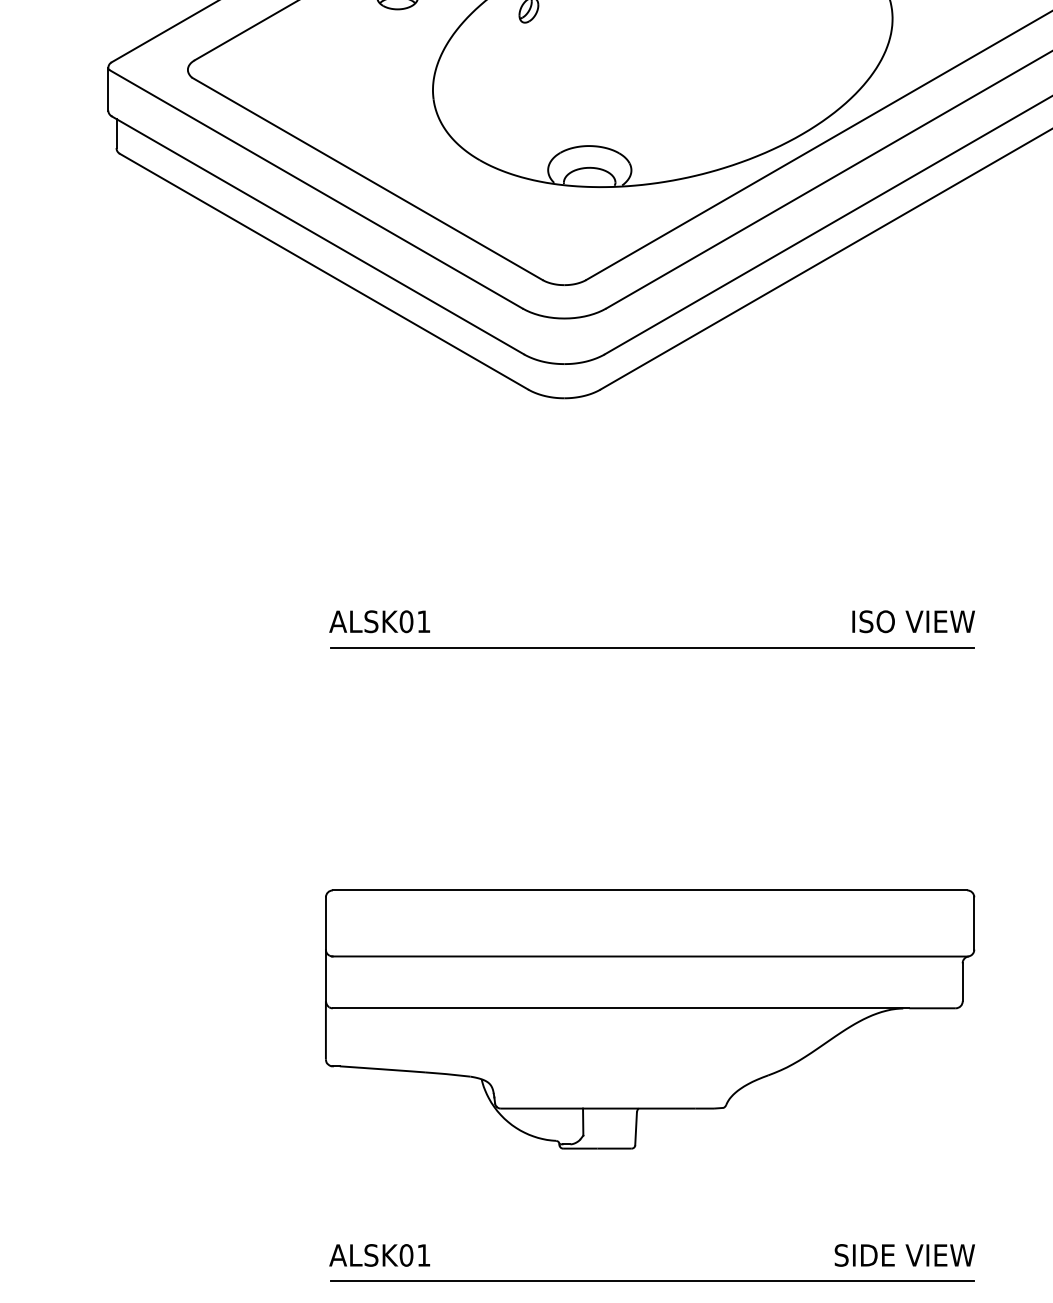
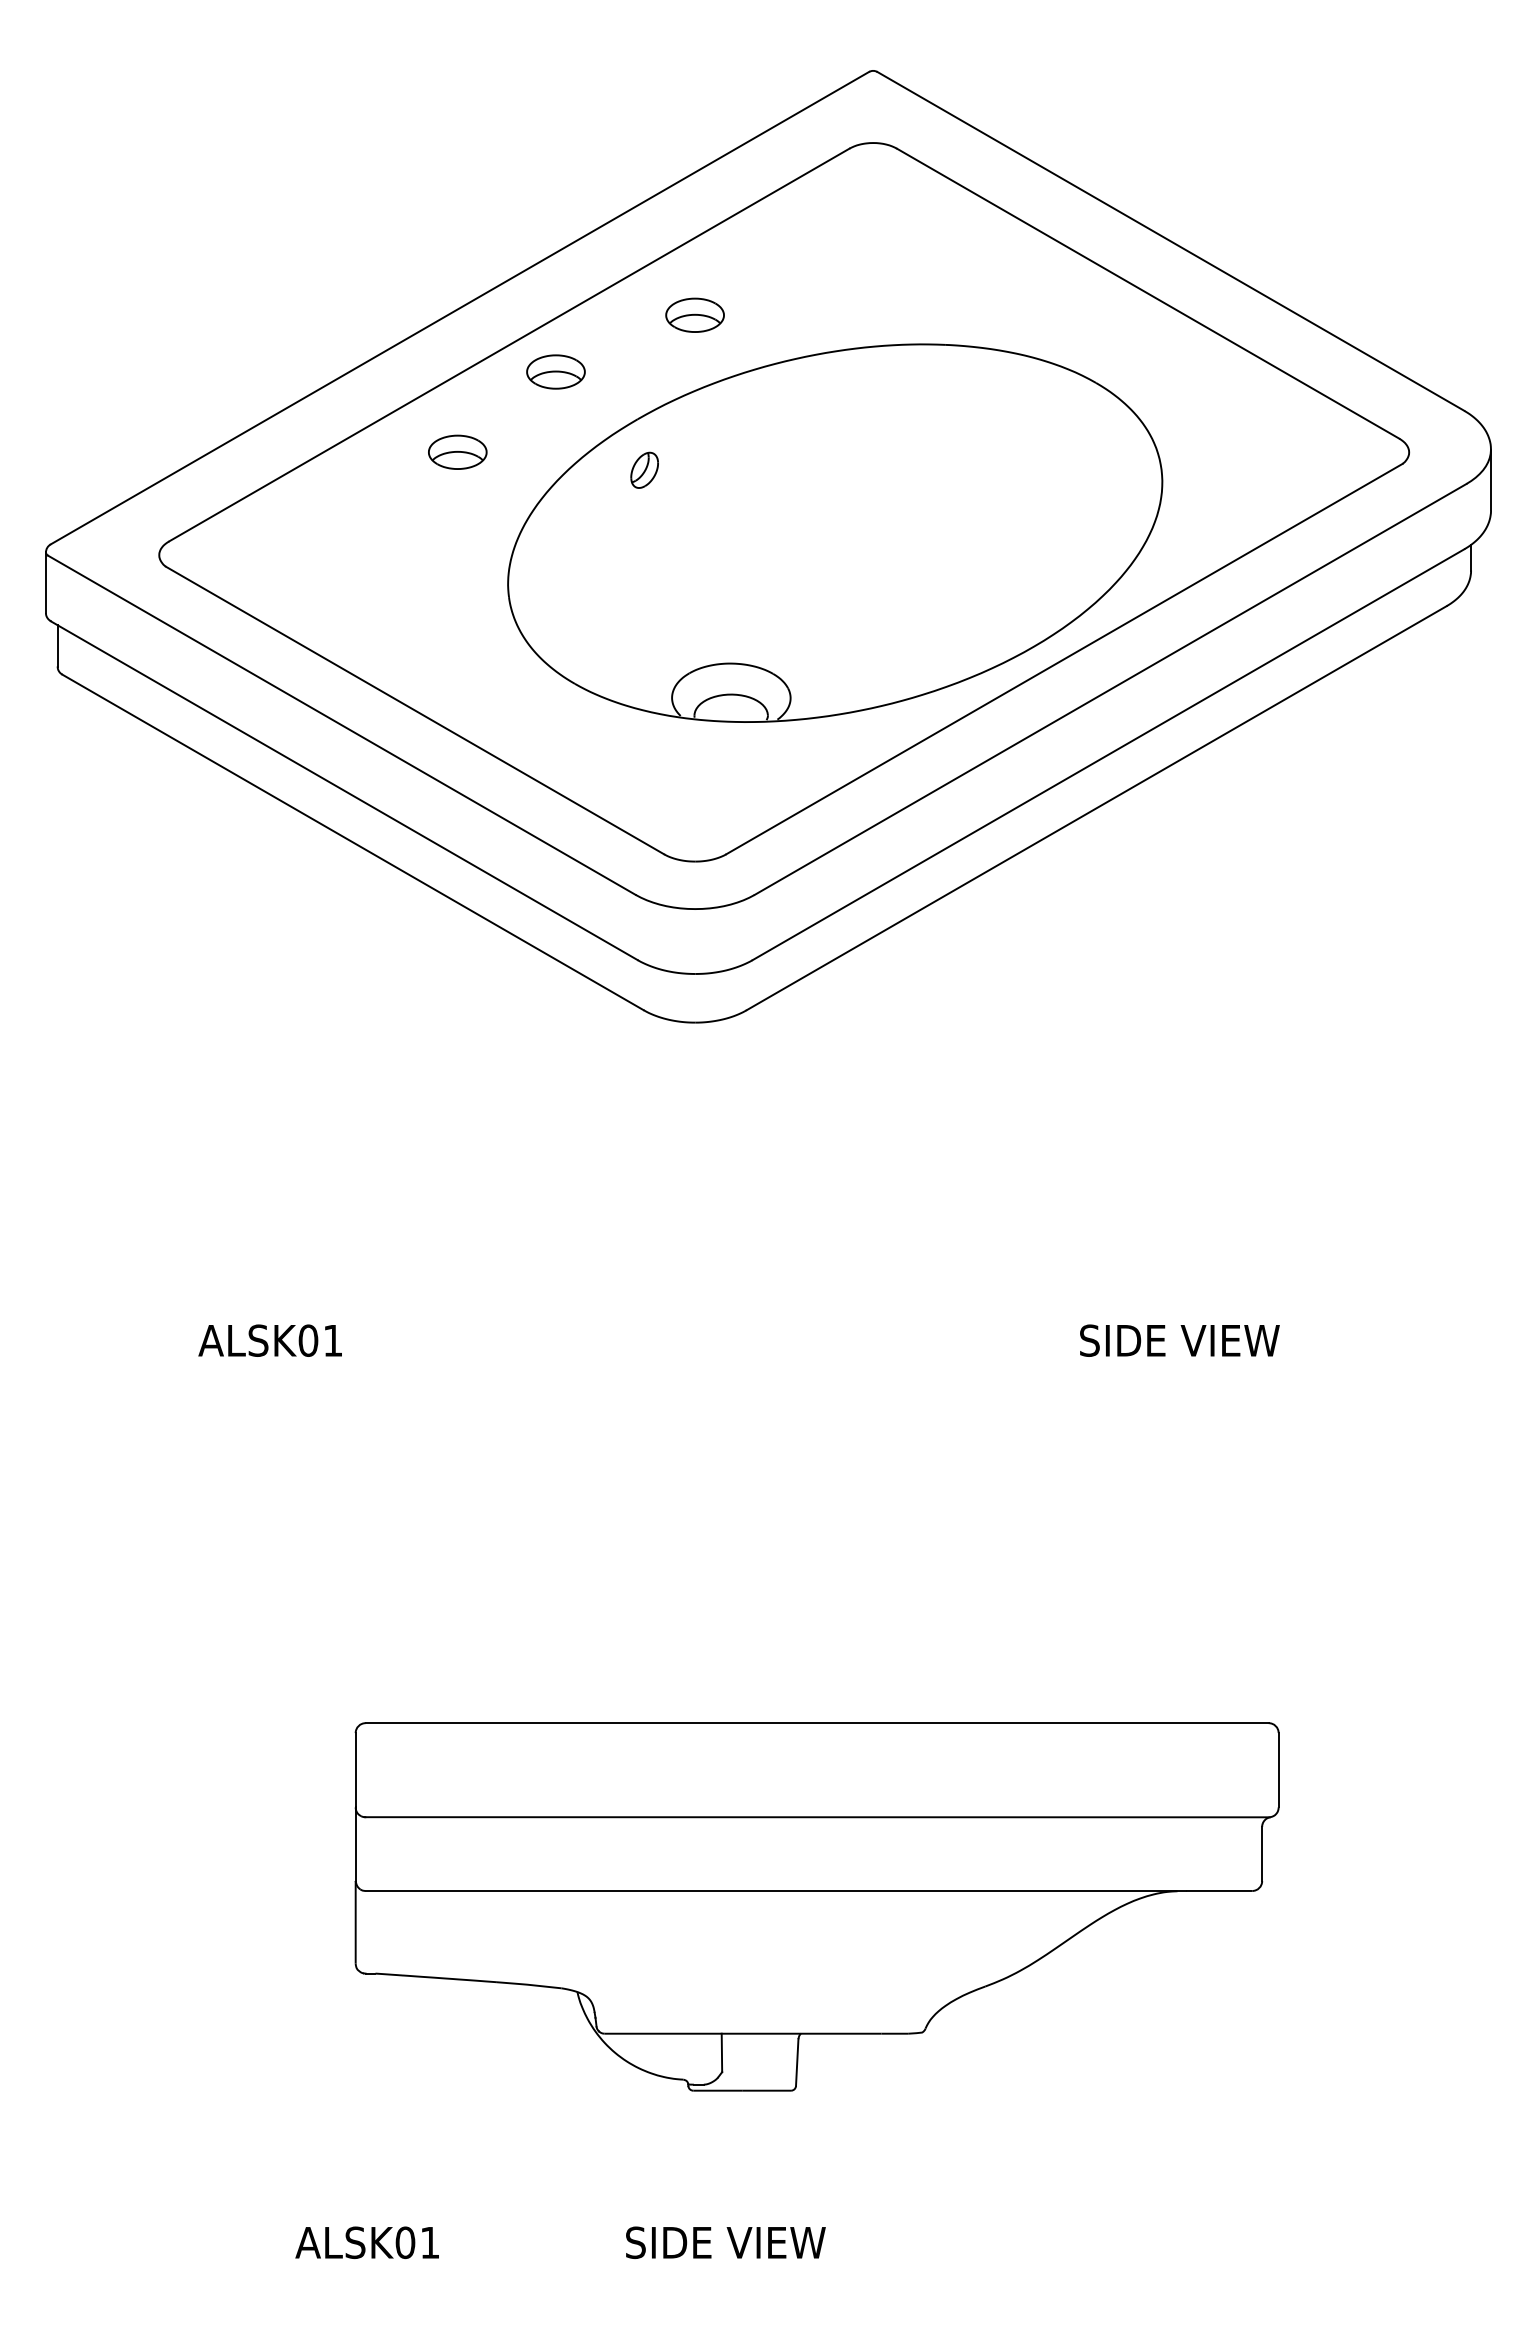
text: (379, 621) -> (269, 1340), moved
text: (864, 621) -> (1122, 1340), ISO VIEW -> SIDE VIEW
line: (652, 647) -> (820, 1377), removed
text: (379, 1255) -> (366, 2242), moved
text: (904, 1255) -> (725, 2242), moved
line: (652, 1281) -> (820, 2279), removed

